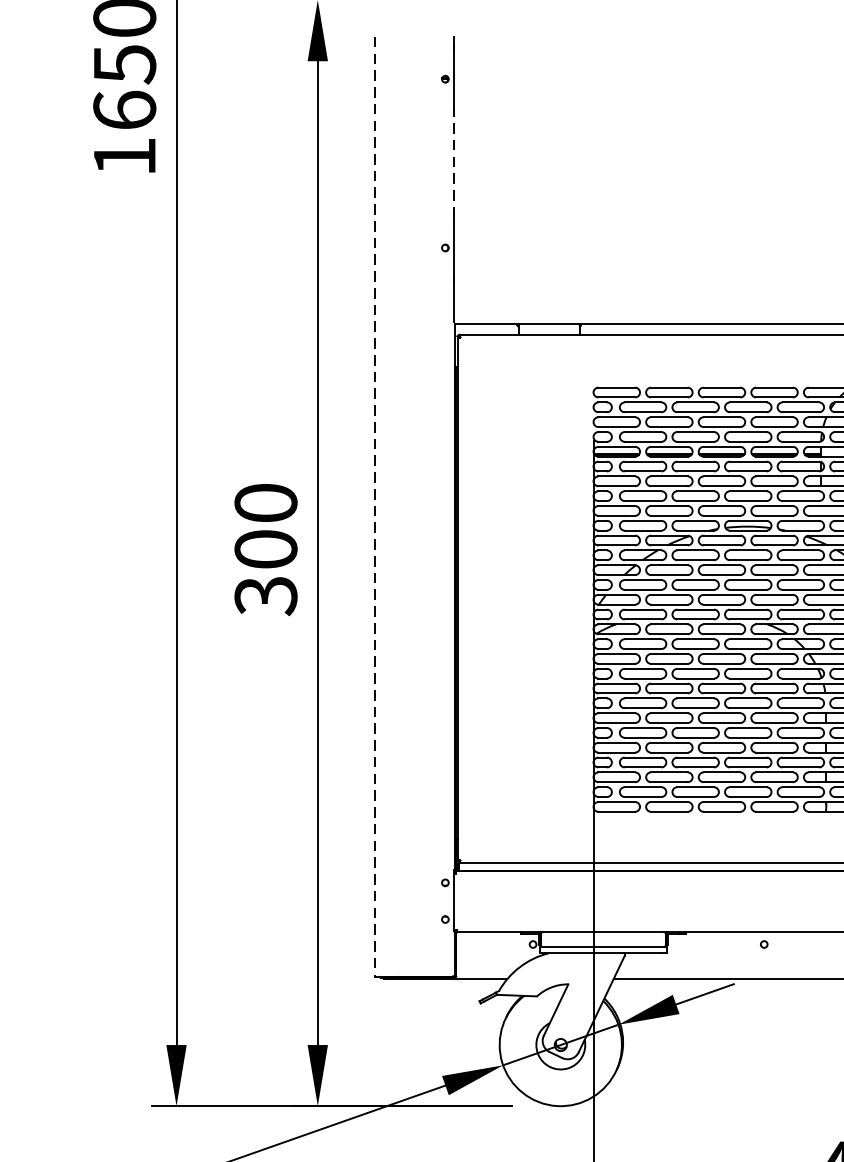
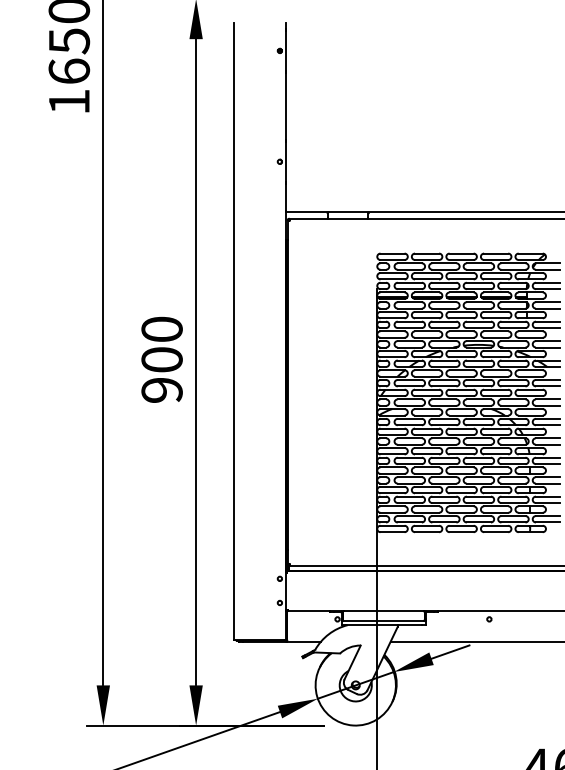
line: (453, 162) -> (285, 105), dashed -> solid
line: (374, 506) -> (233, 331), dashed -> solid
text: (265, 596) -> (161, 390), 300 -> 900

